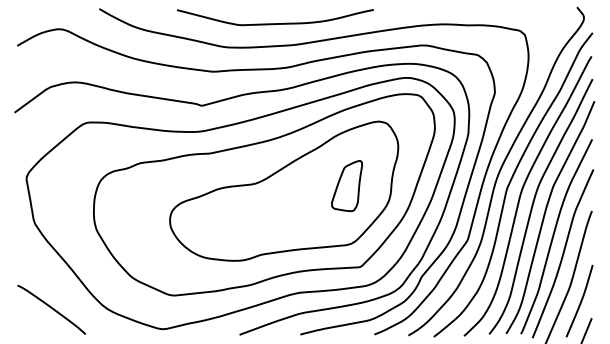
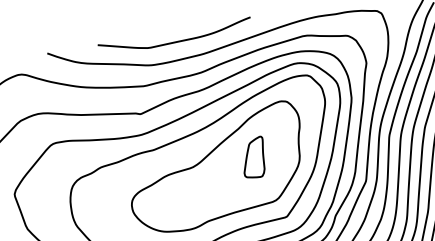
curve: (275, 23) -> (176, 41), moved
part: (346, 186) -> (253, 158), moved

